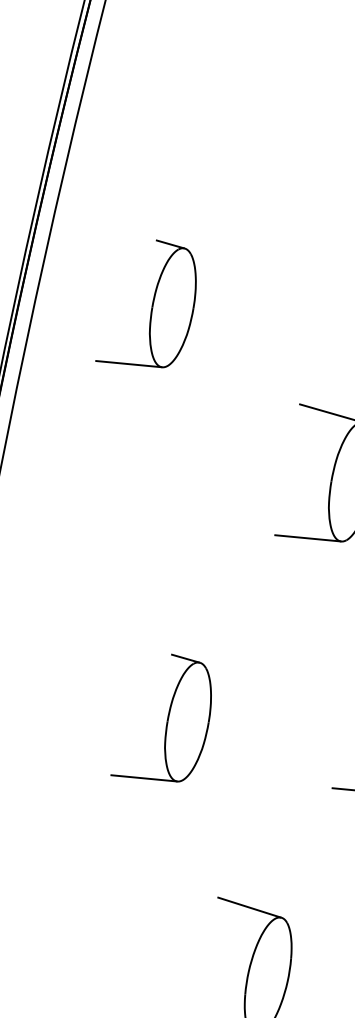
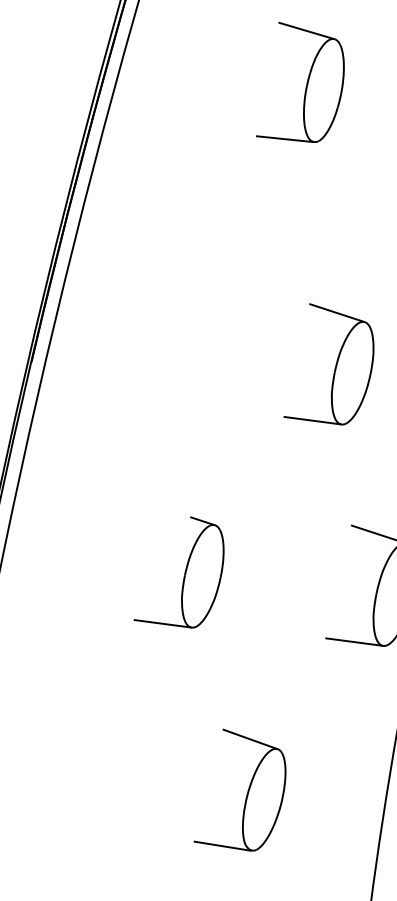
part: (279, 149) -> (300, 82), added
part: (144, 304) -> (178, 212), removed

